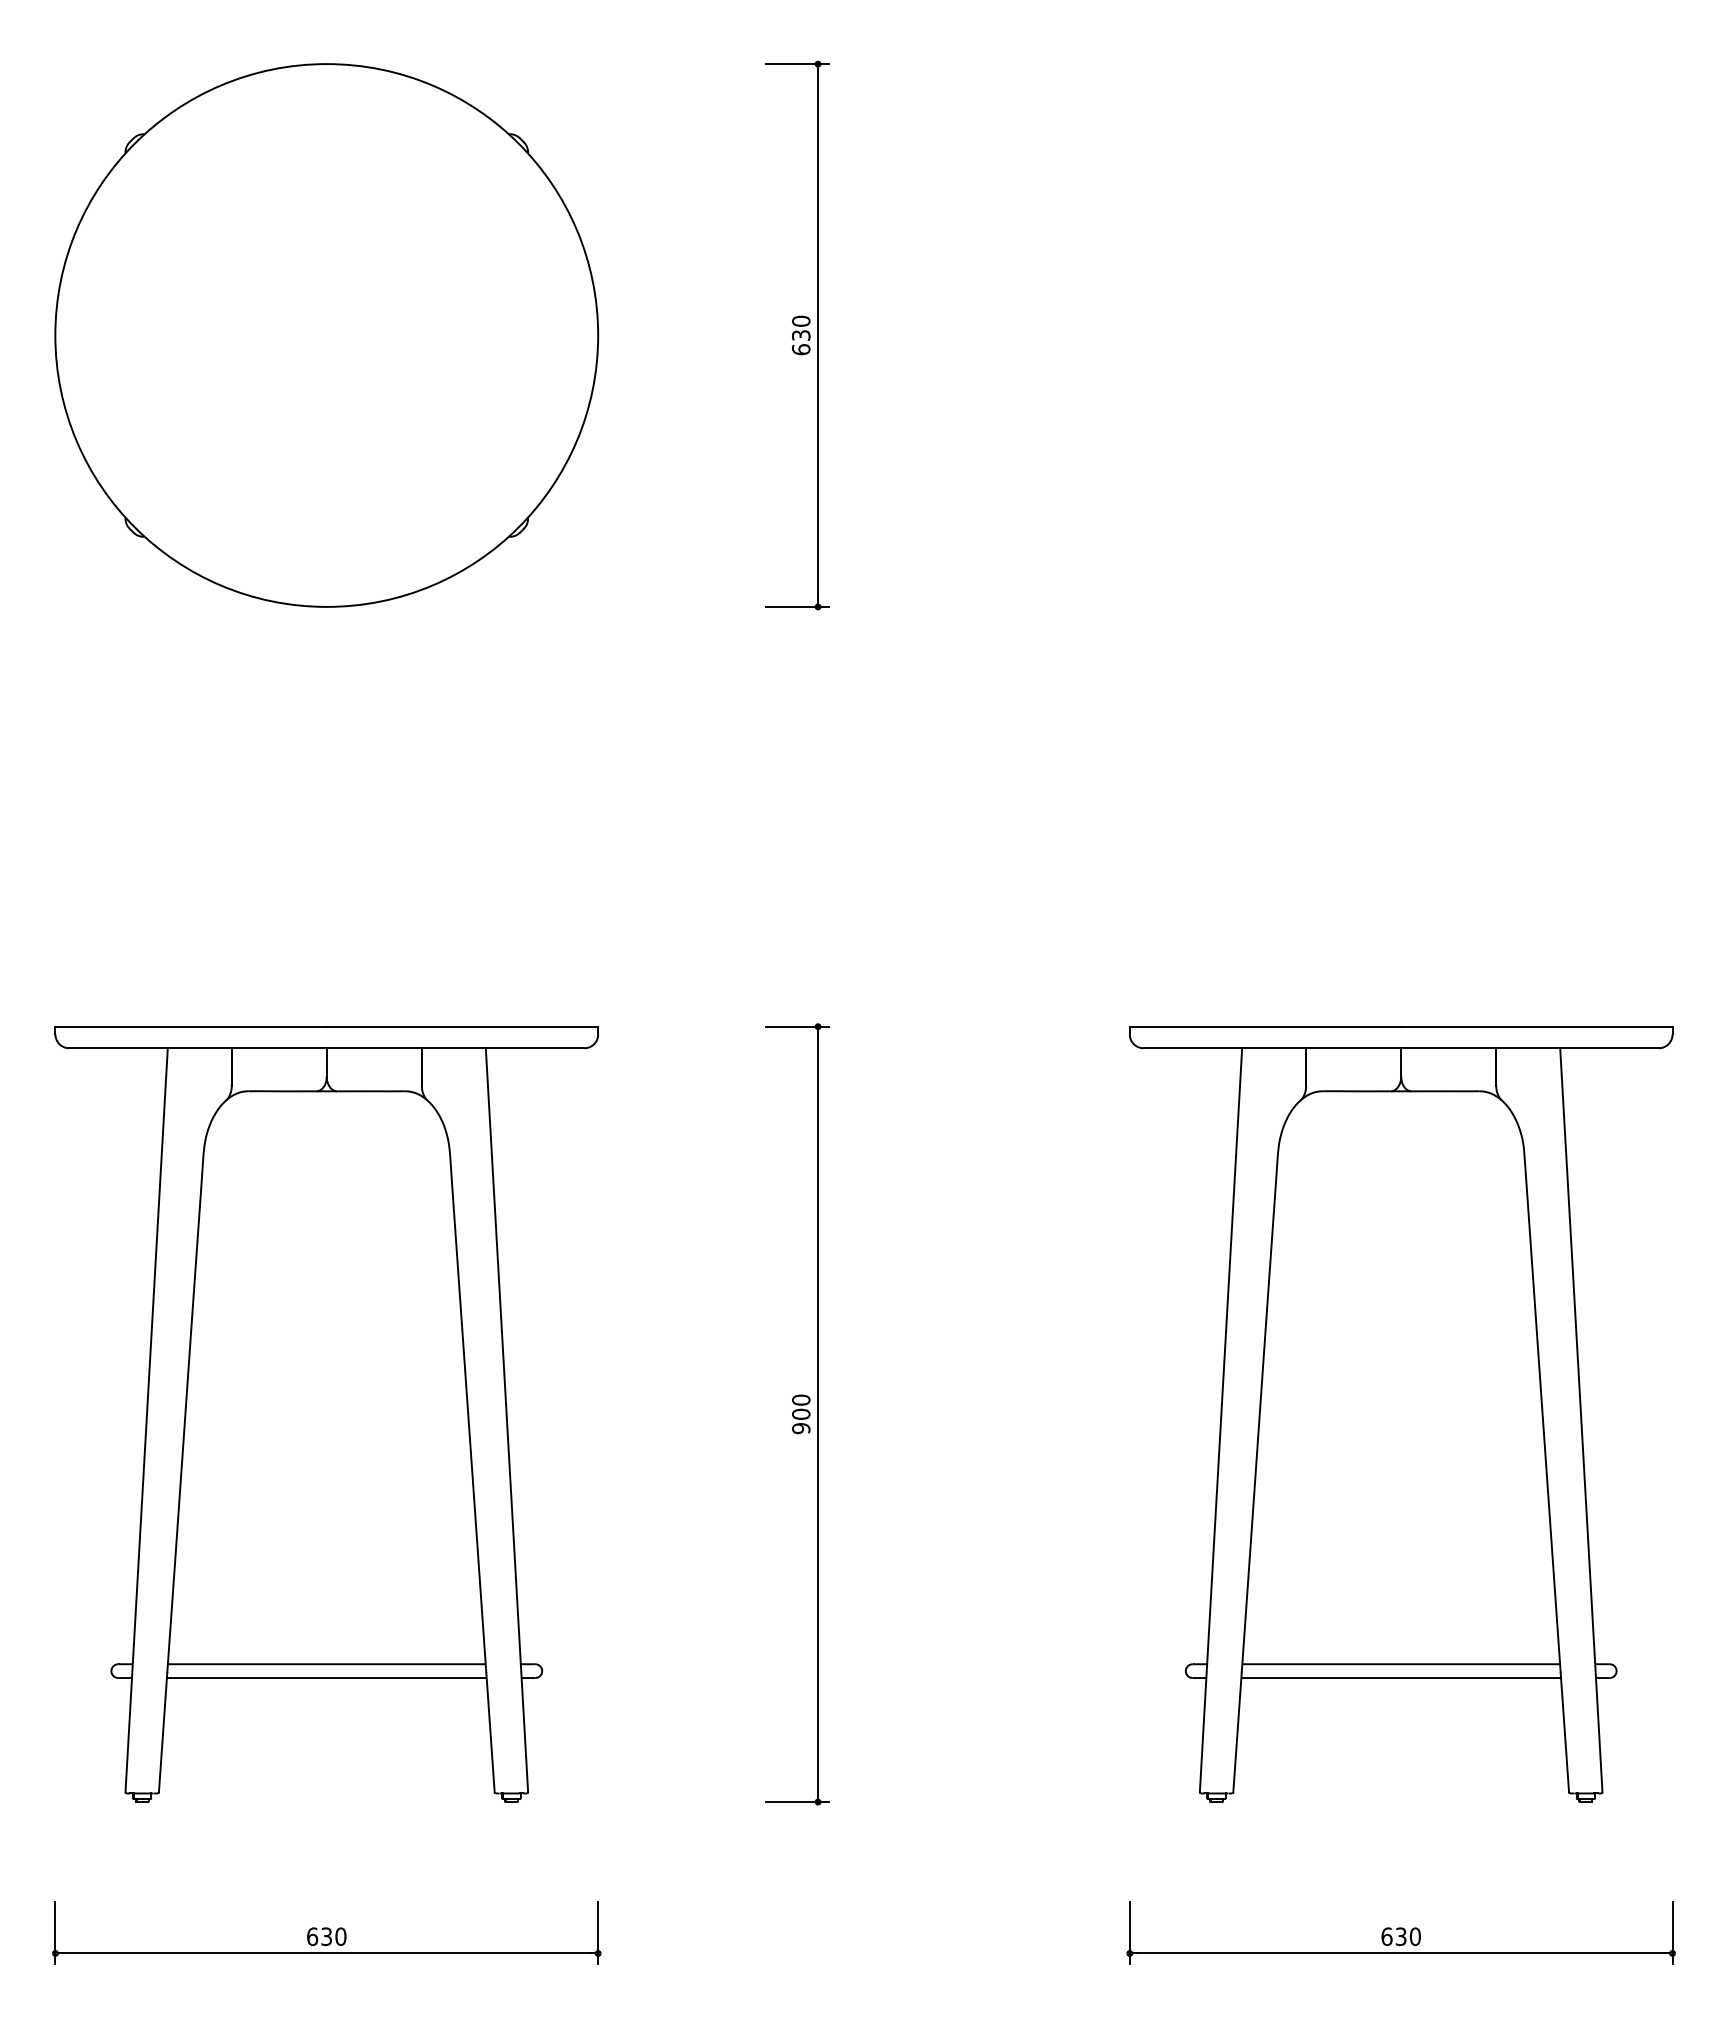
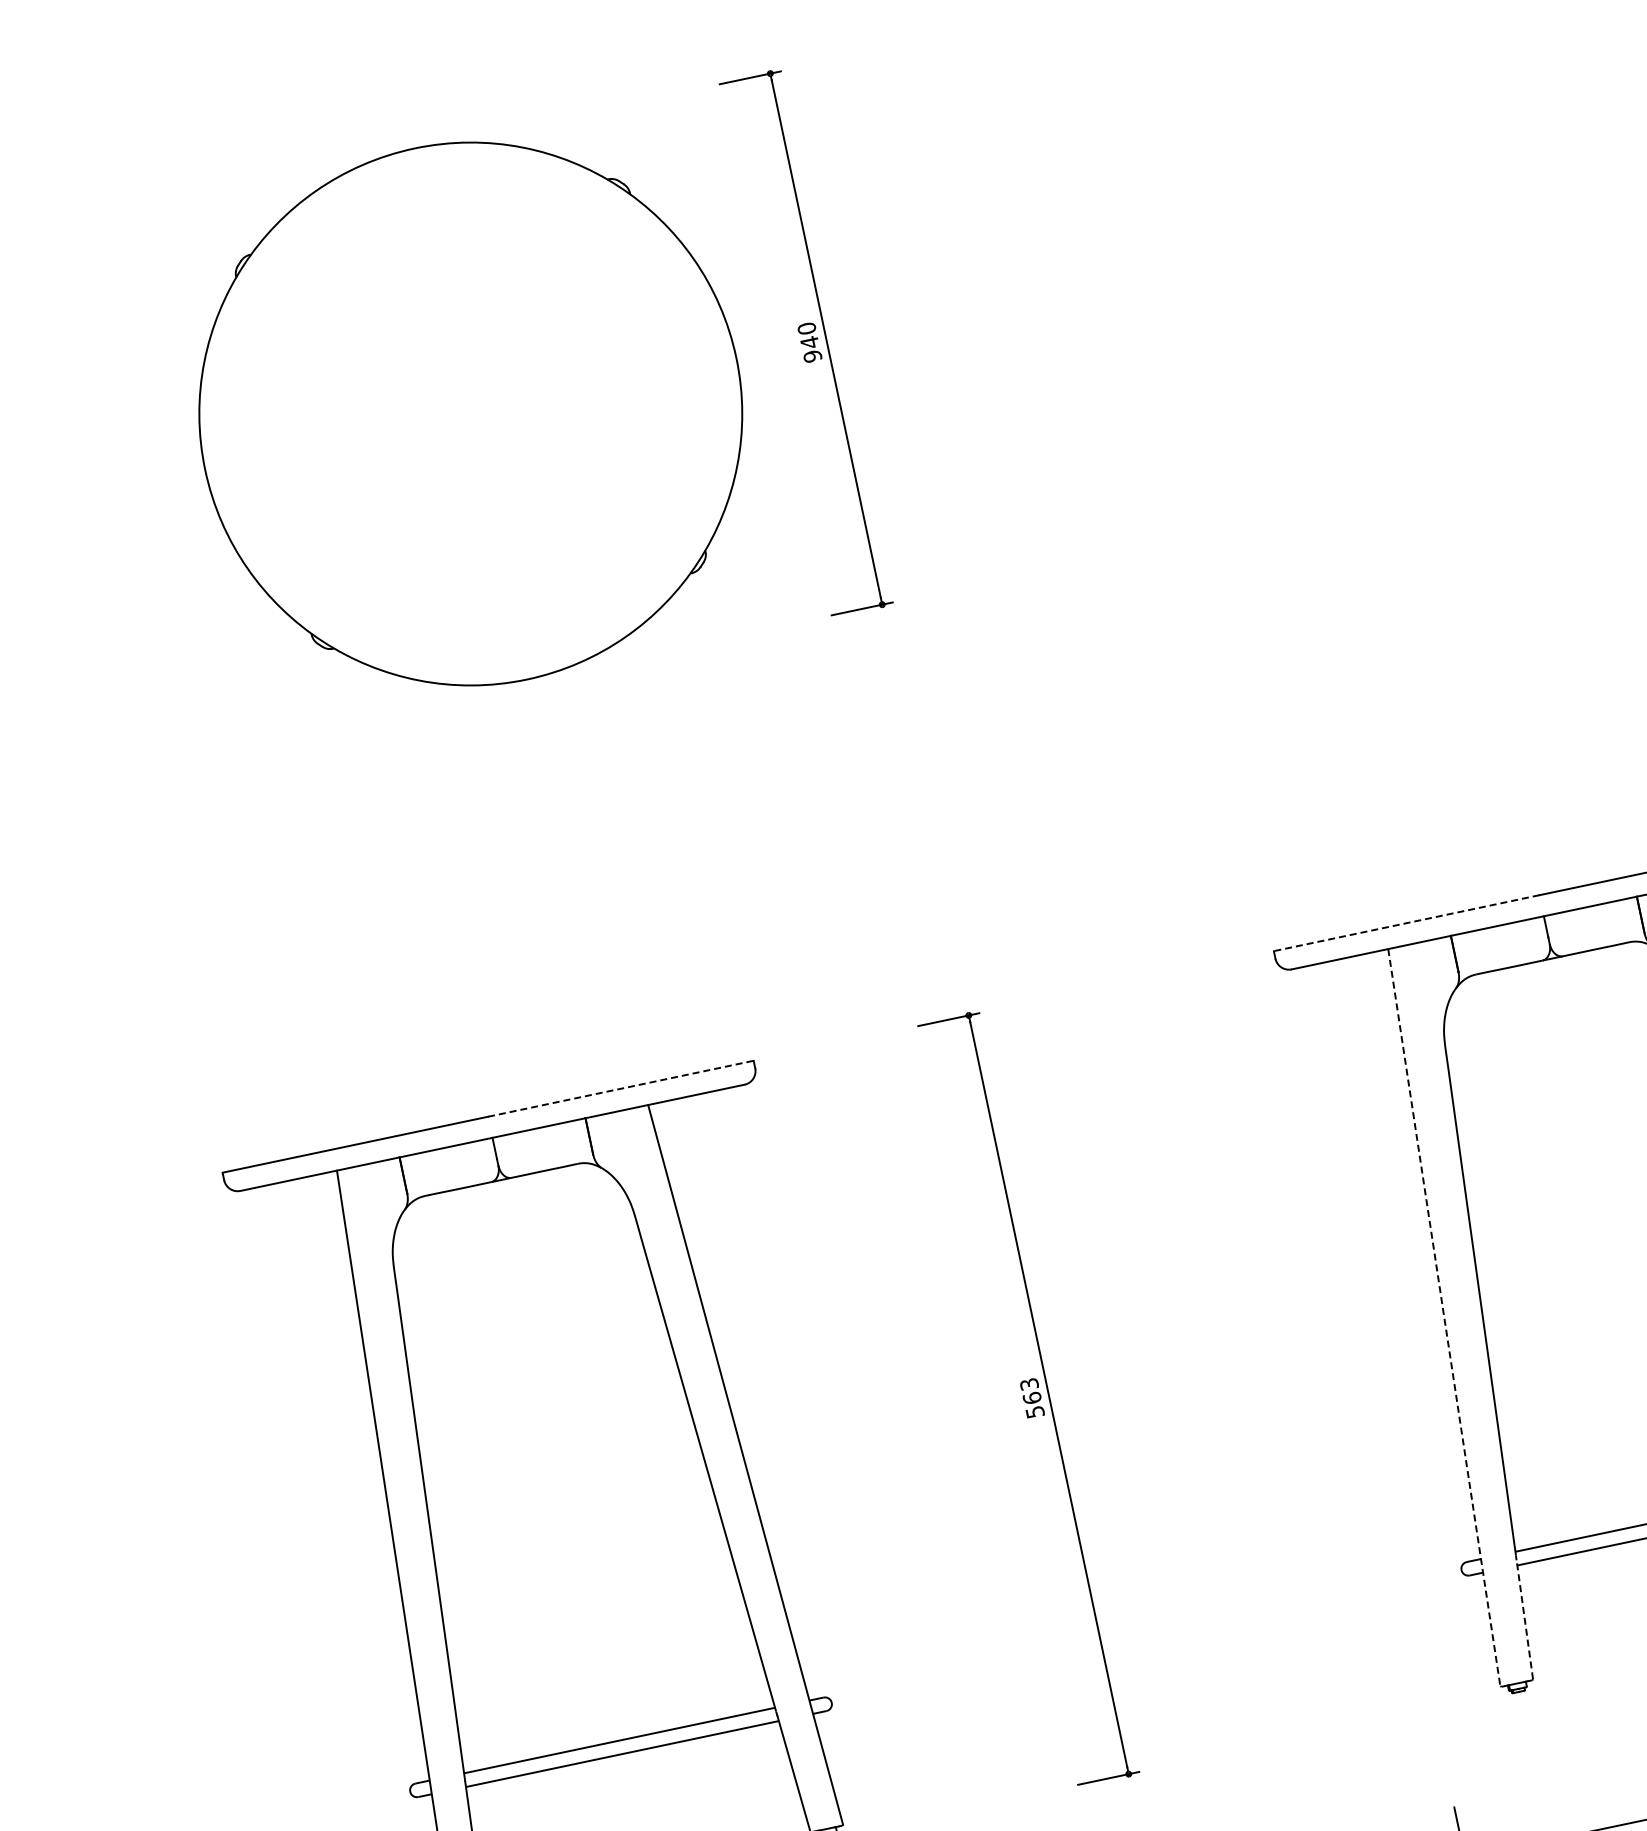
part: (326, 335) -> (470, 414), moved
text: (800, 342) -> (810, 349), 630 -> 940
line: (462, 1026) -> (620, 1088), solid -> dashed
line: (1266, 1026) -> (1407, 922), solid -> dashed
text: (801, 1414) -> (1032, 1398), 900 -> 563
line: (1221, 1420) -> (1444, 1317), solid -> dashed
line: (1237, 1732) -> (1524, 1619), solid -> dashed

